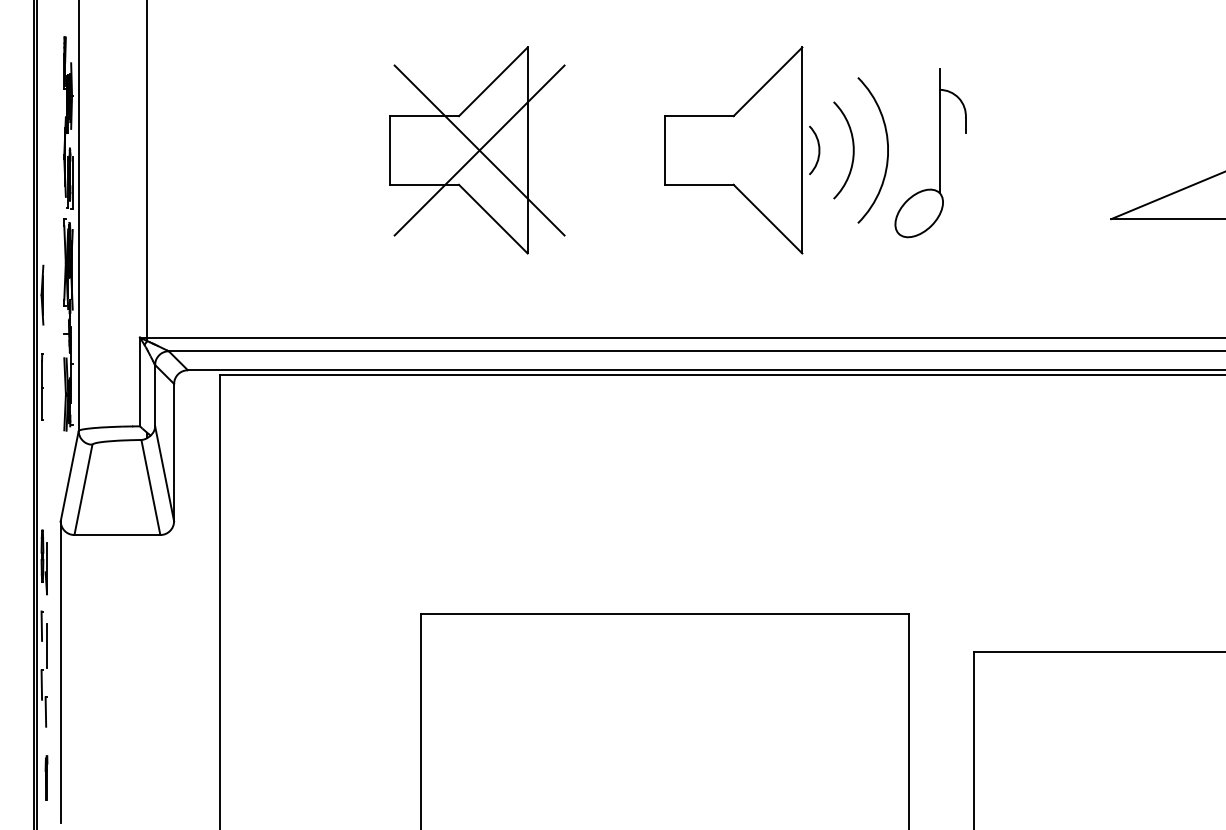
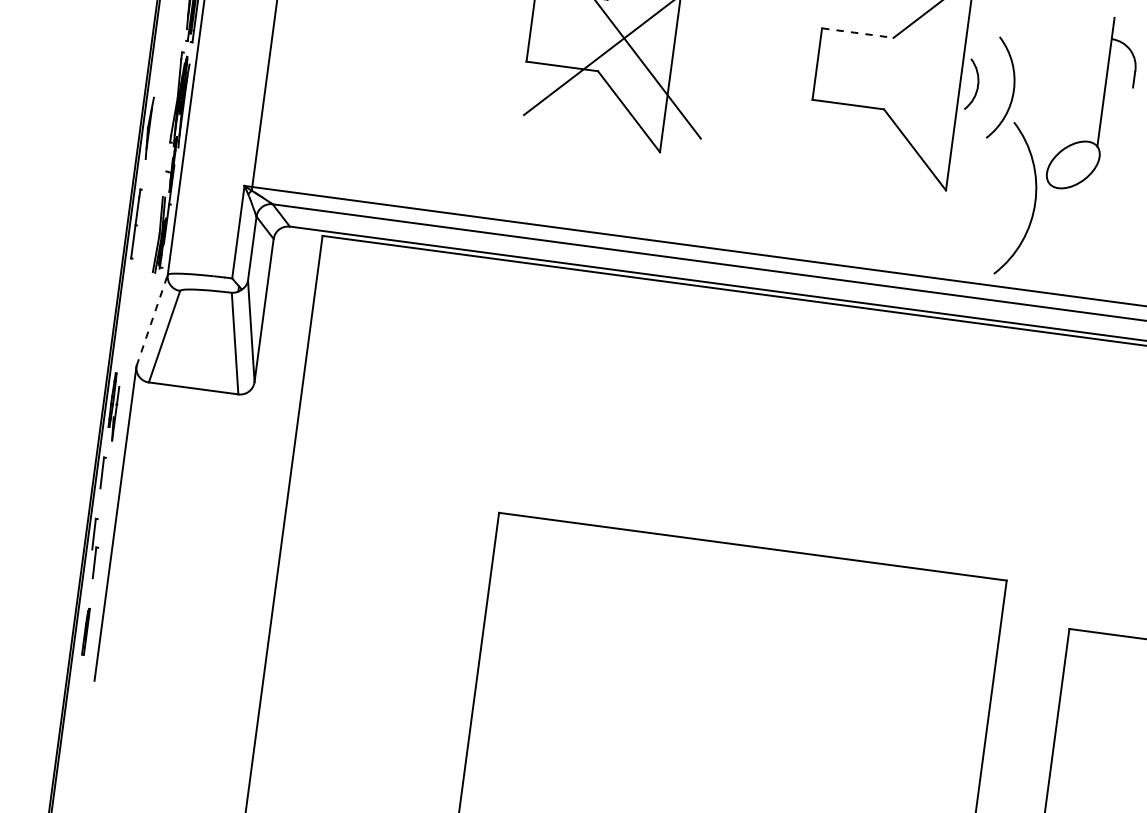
line: (699, 116) -> (857, 33), solid -> dashed
arc: (887, 150) -> (1034, 202), moved
line: (69, 476) -> (151, 320), solid -> dashed
line: (46, 645) -> (104, 493), removed

